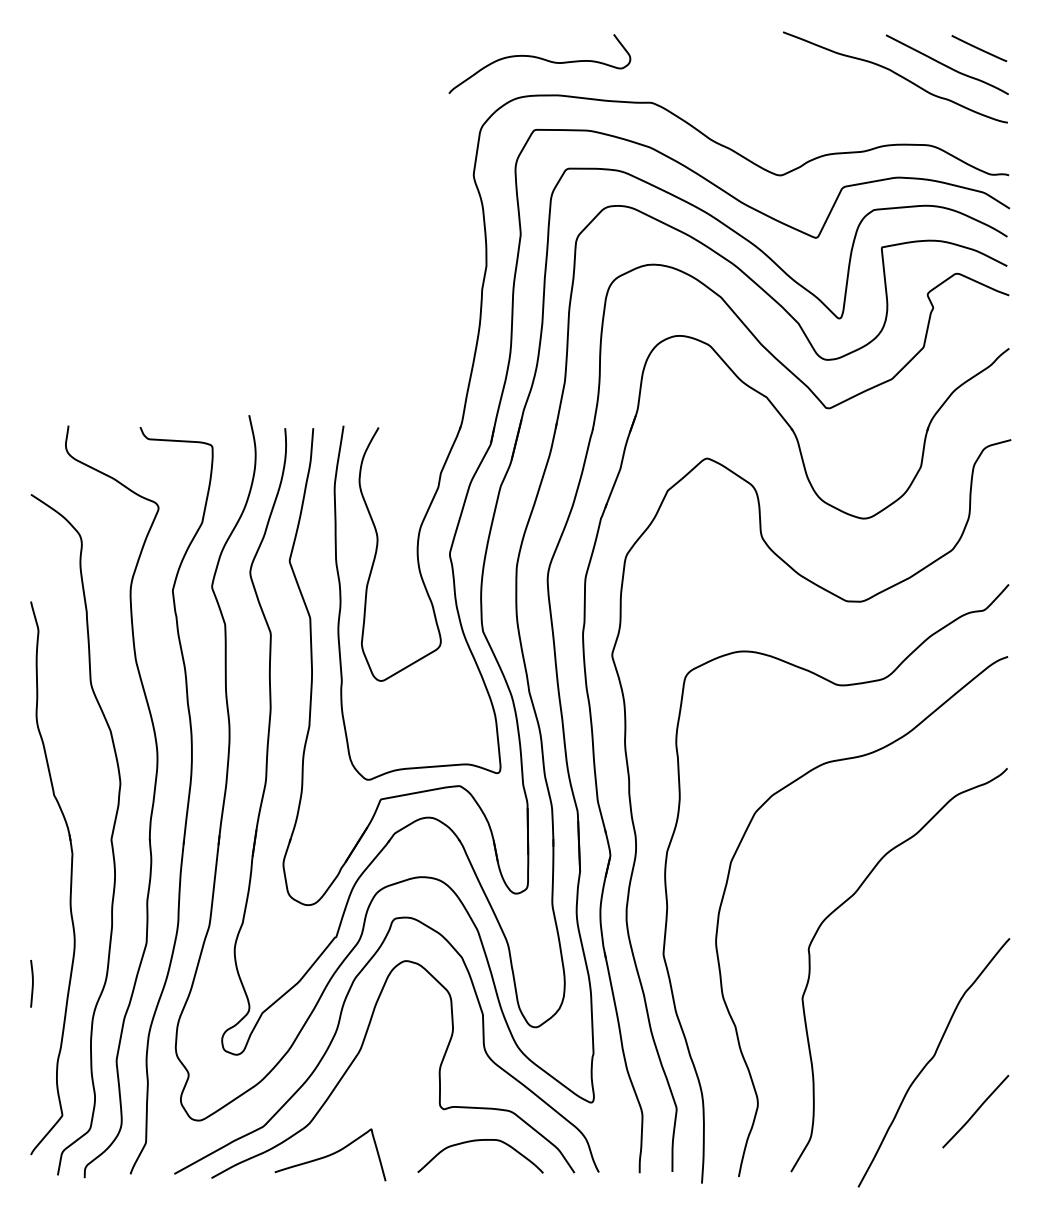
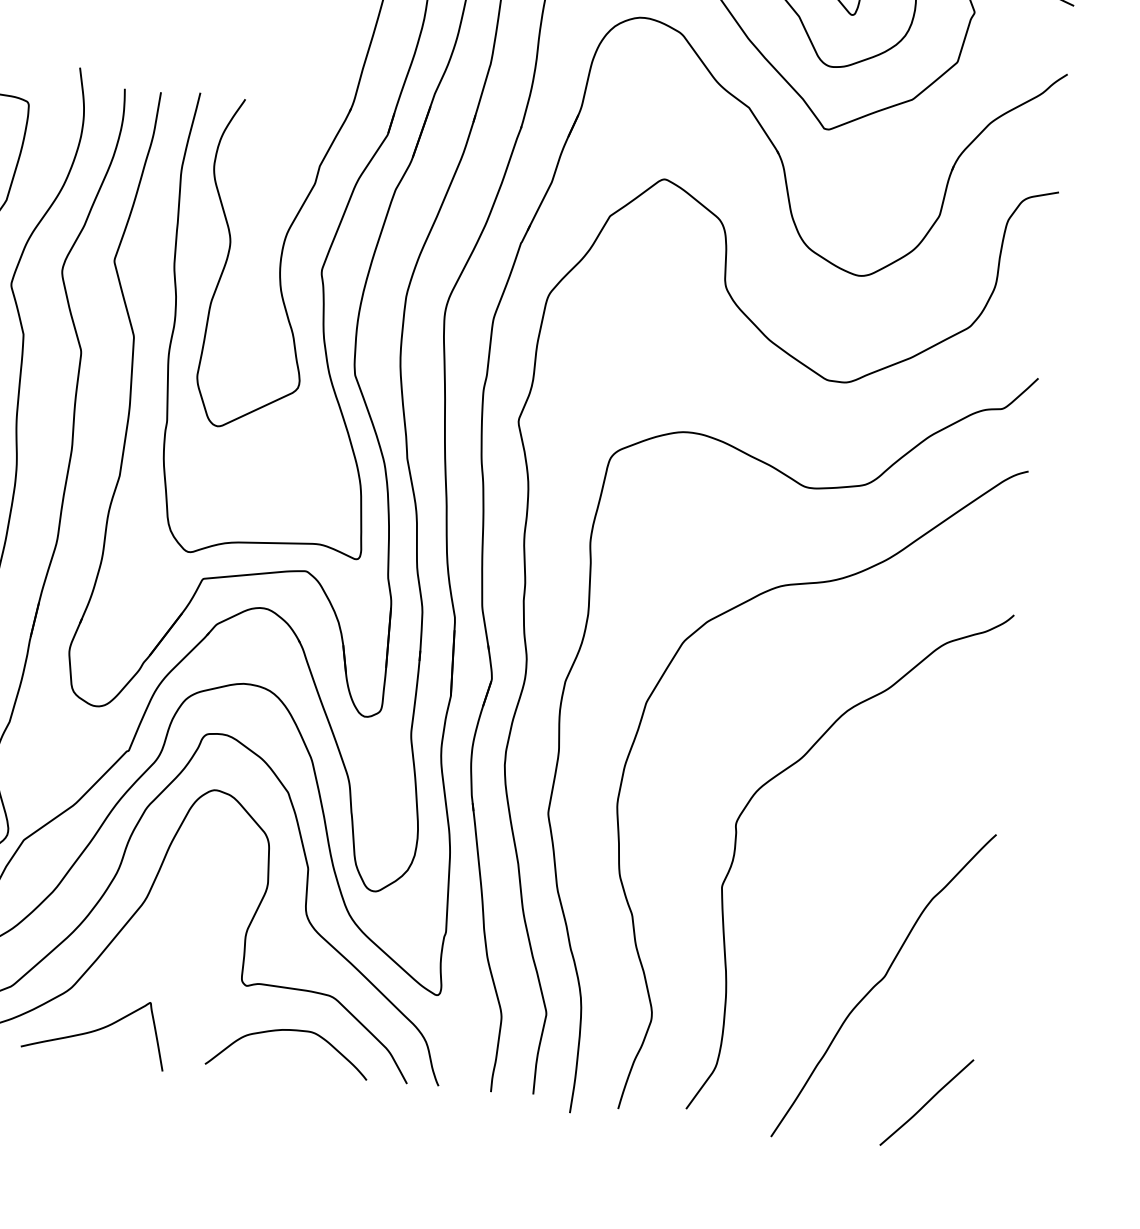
line: (975, 1111) -> (926, 1102), moved

